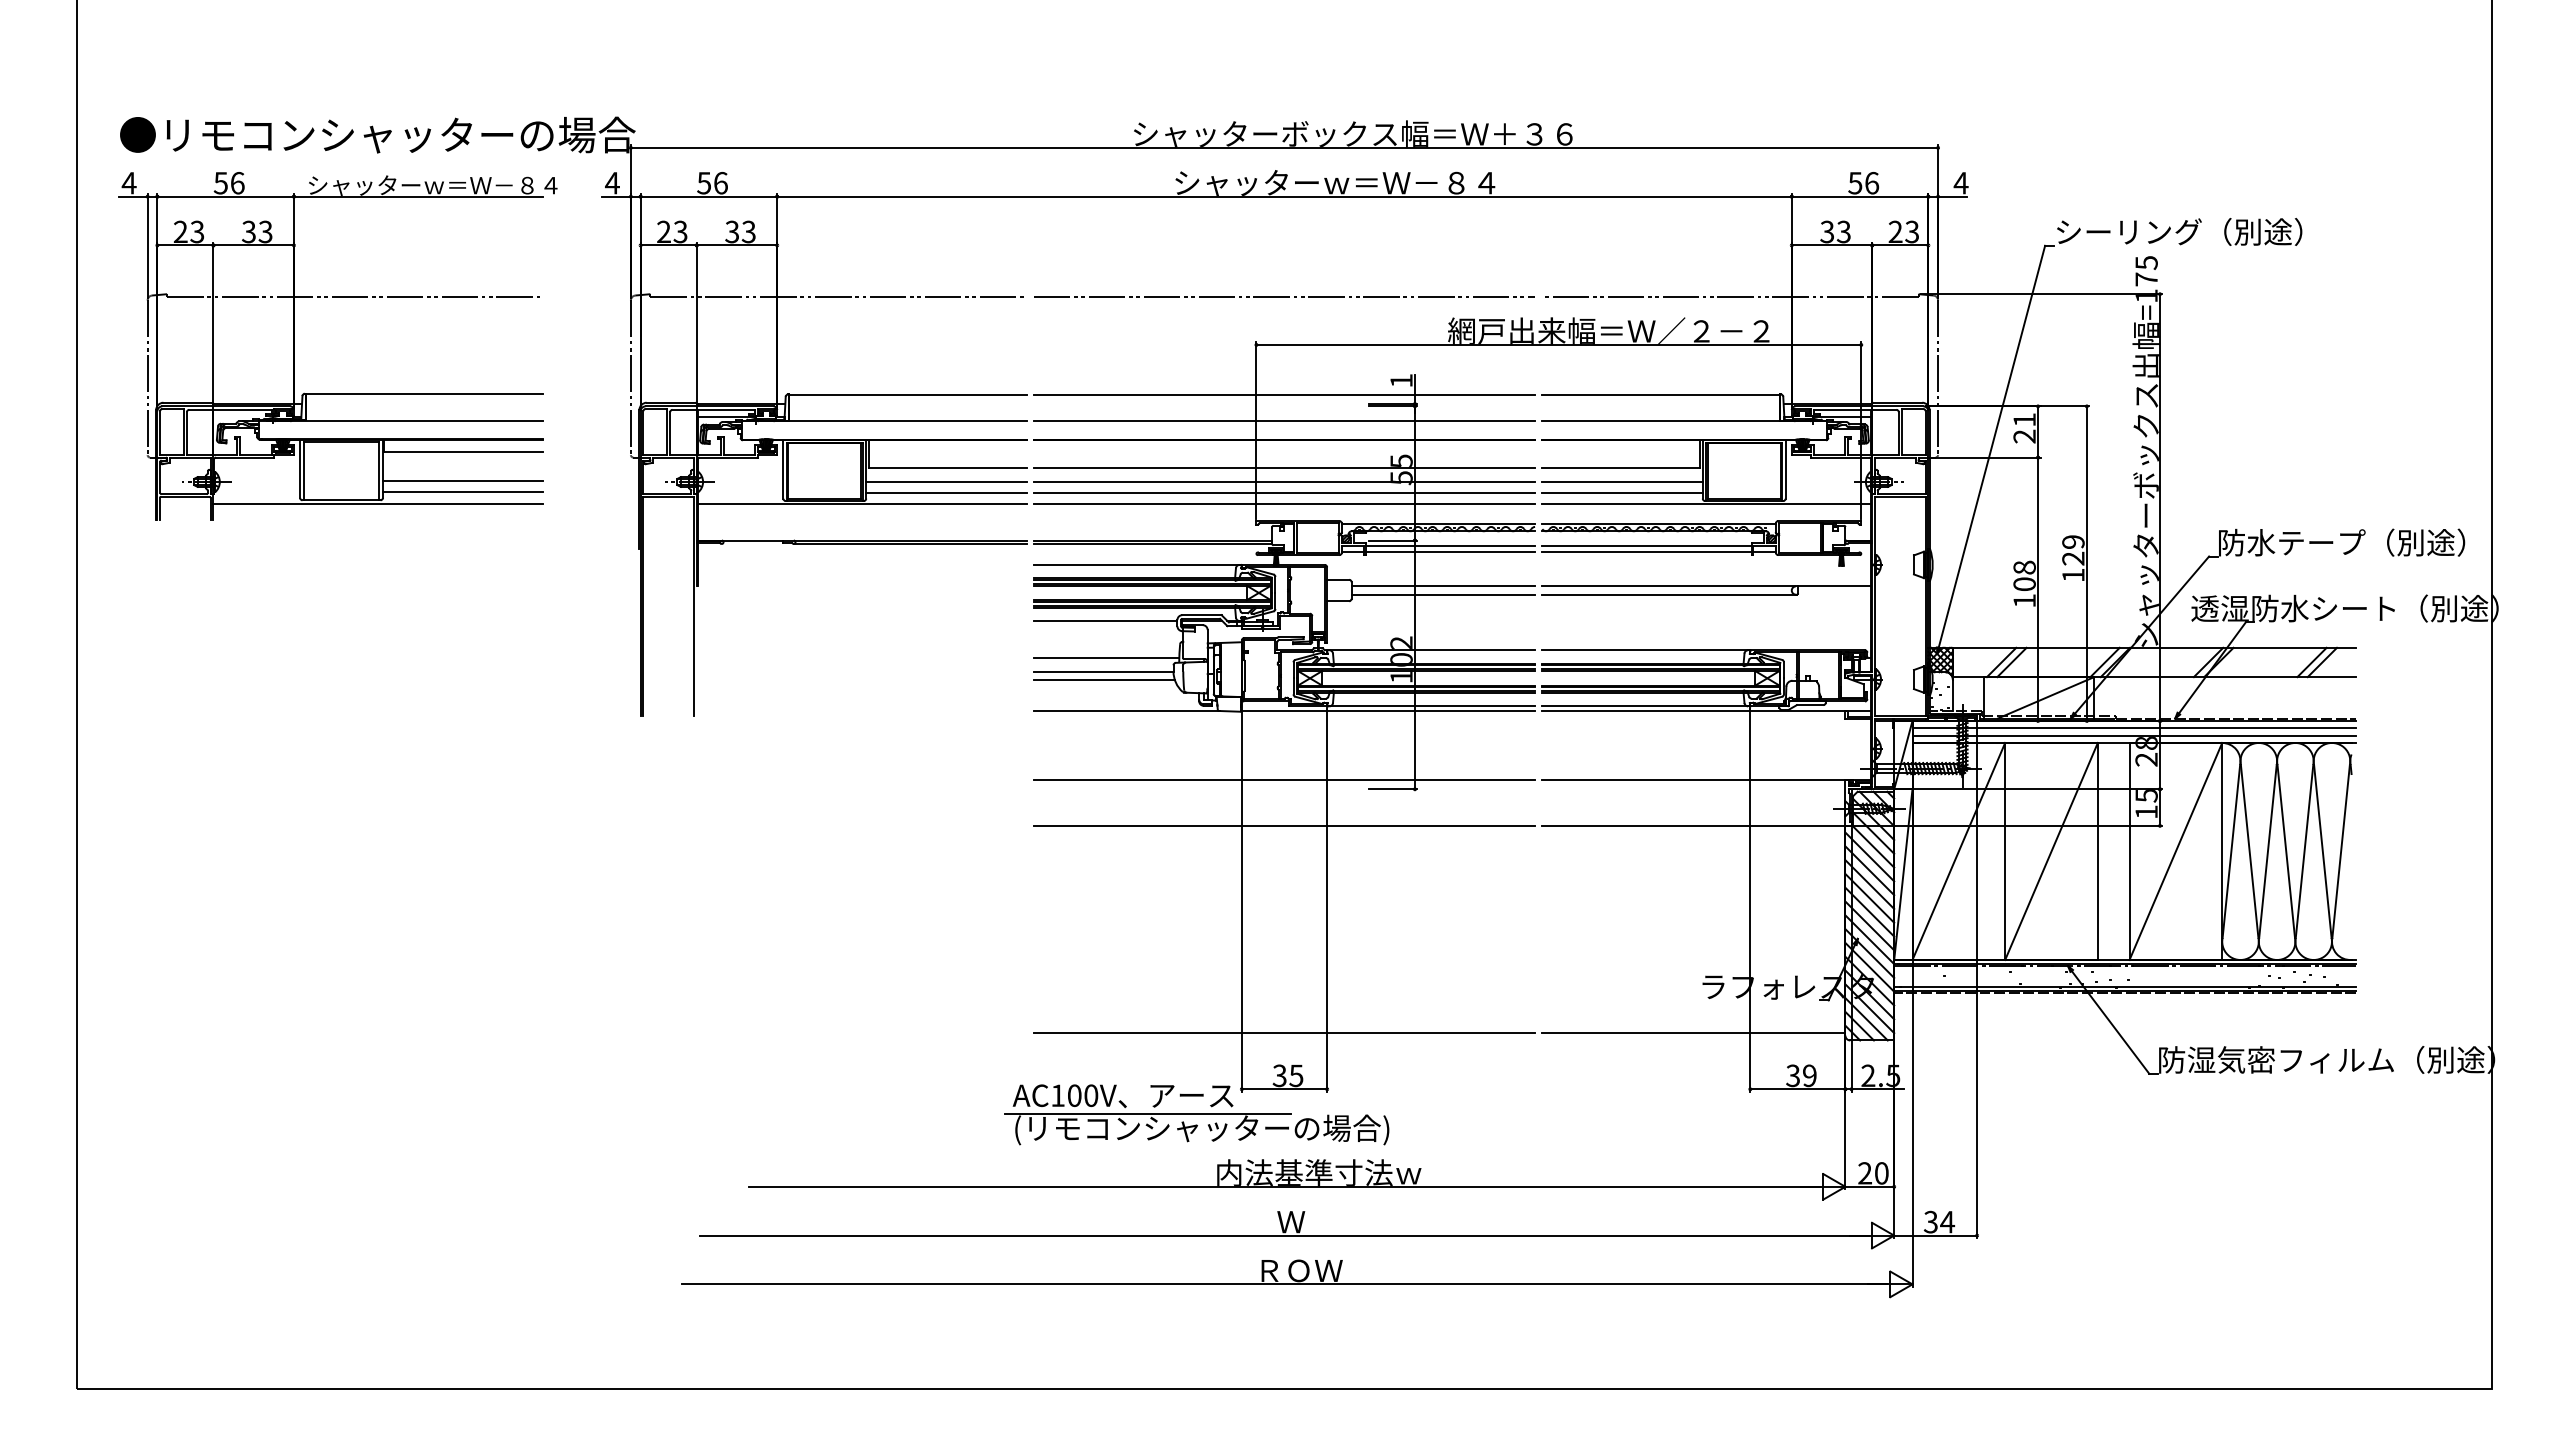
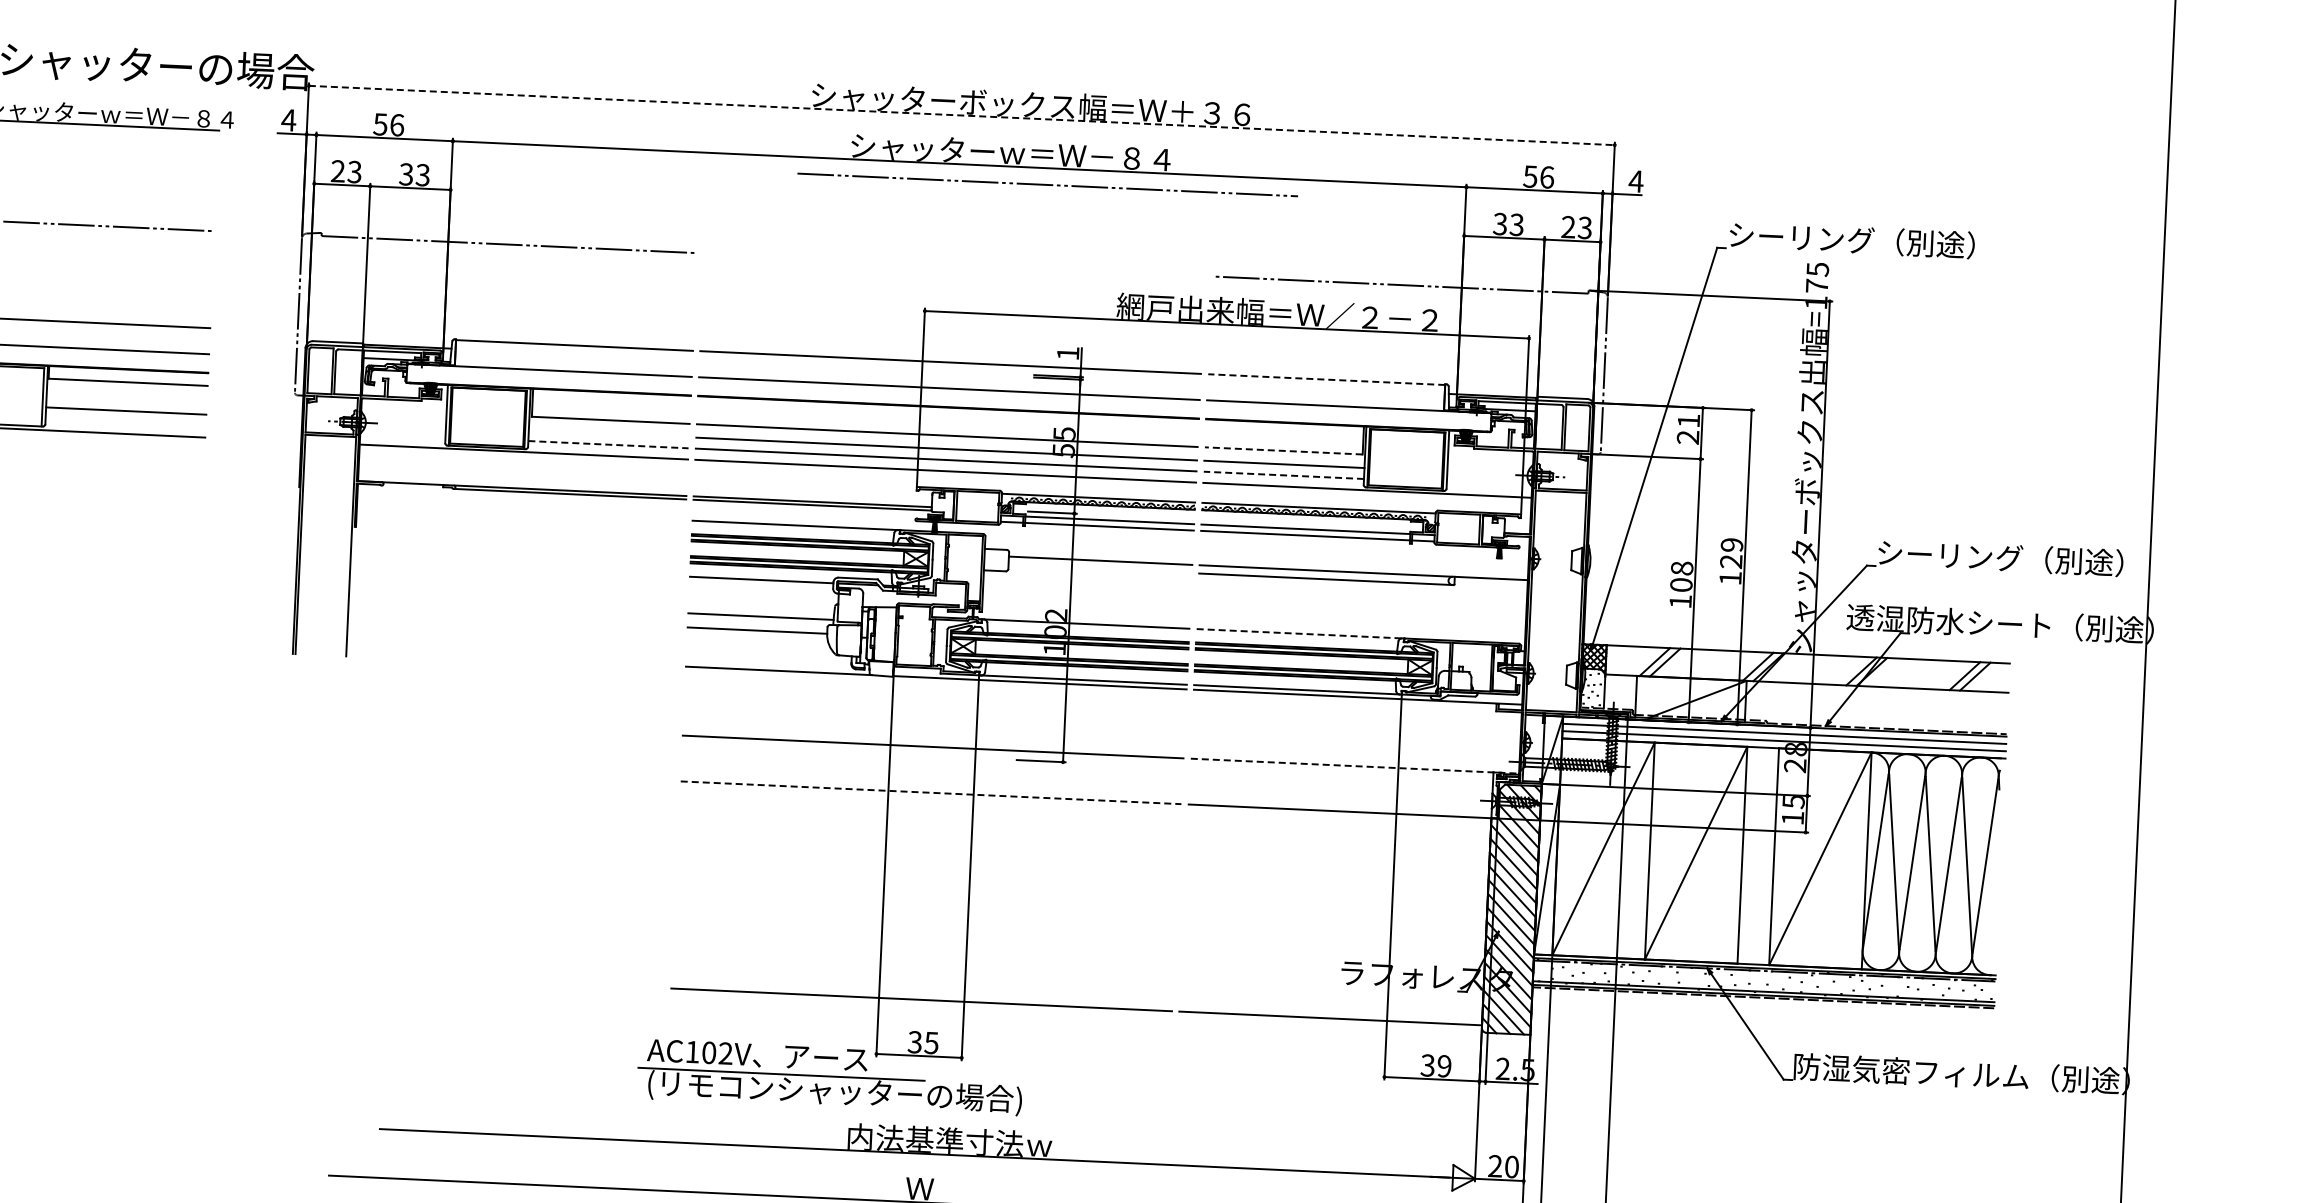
line: (1284, 147) -> (961, 115), solid -> dashed
line: (1284, 296) -> (1047, 184), moved
line: (1660, 395) -> (1326, 379), solid -> dashed
line: (1621, 468) -> (1283, 451), solid -> dashed
line: (946, 481) -> (609, 433), removed
line: (462, 492) -> (125, 422), removed
line: (946, 492) -> (608, 444), solid -> dashed
line: (1622, 492) -> (1283, 475), solid -> dashed
text: (2292, 542) -> (1950, 555), 防水テープ（別途） -> シーリング（別途）
line: (1443, 594) -> (1100, 568), removed
line: (1645, 650) -> (1299, 633), solid -> dashed
line: (1103, 680) -> (756, 639), removed
line: (1707, 780) -> (1355, 766), solid -> dashed
line: (1284, 825) -> (931, 792), solid -> dashed
text: (1091, 1095) -> (726, 1053), AC100V -> AC102V

